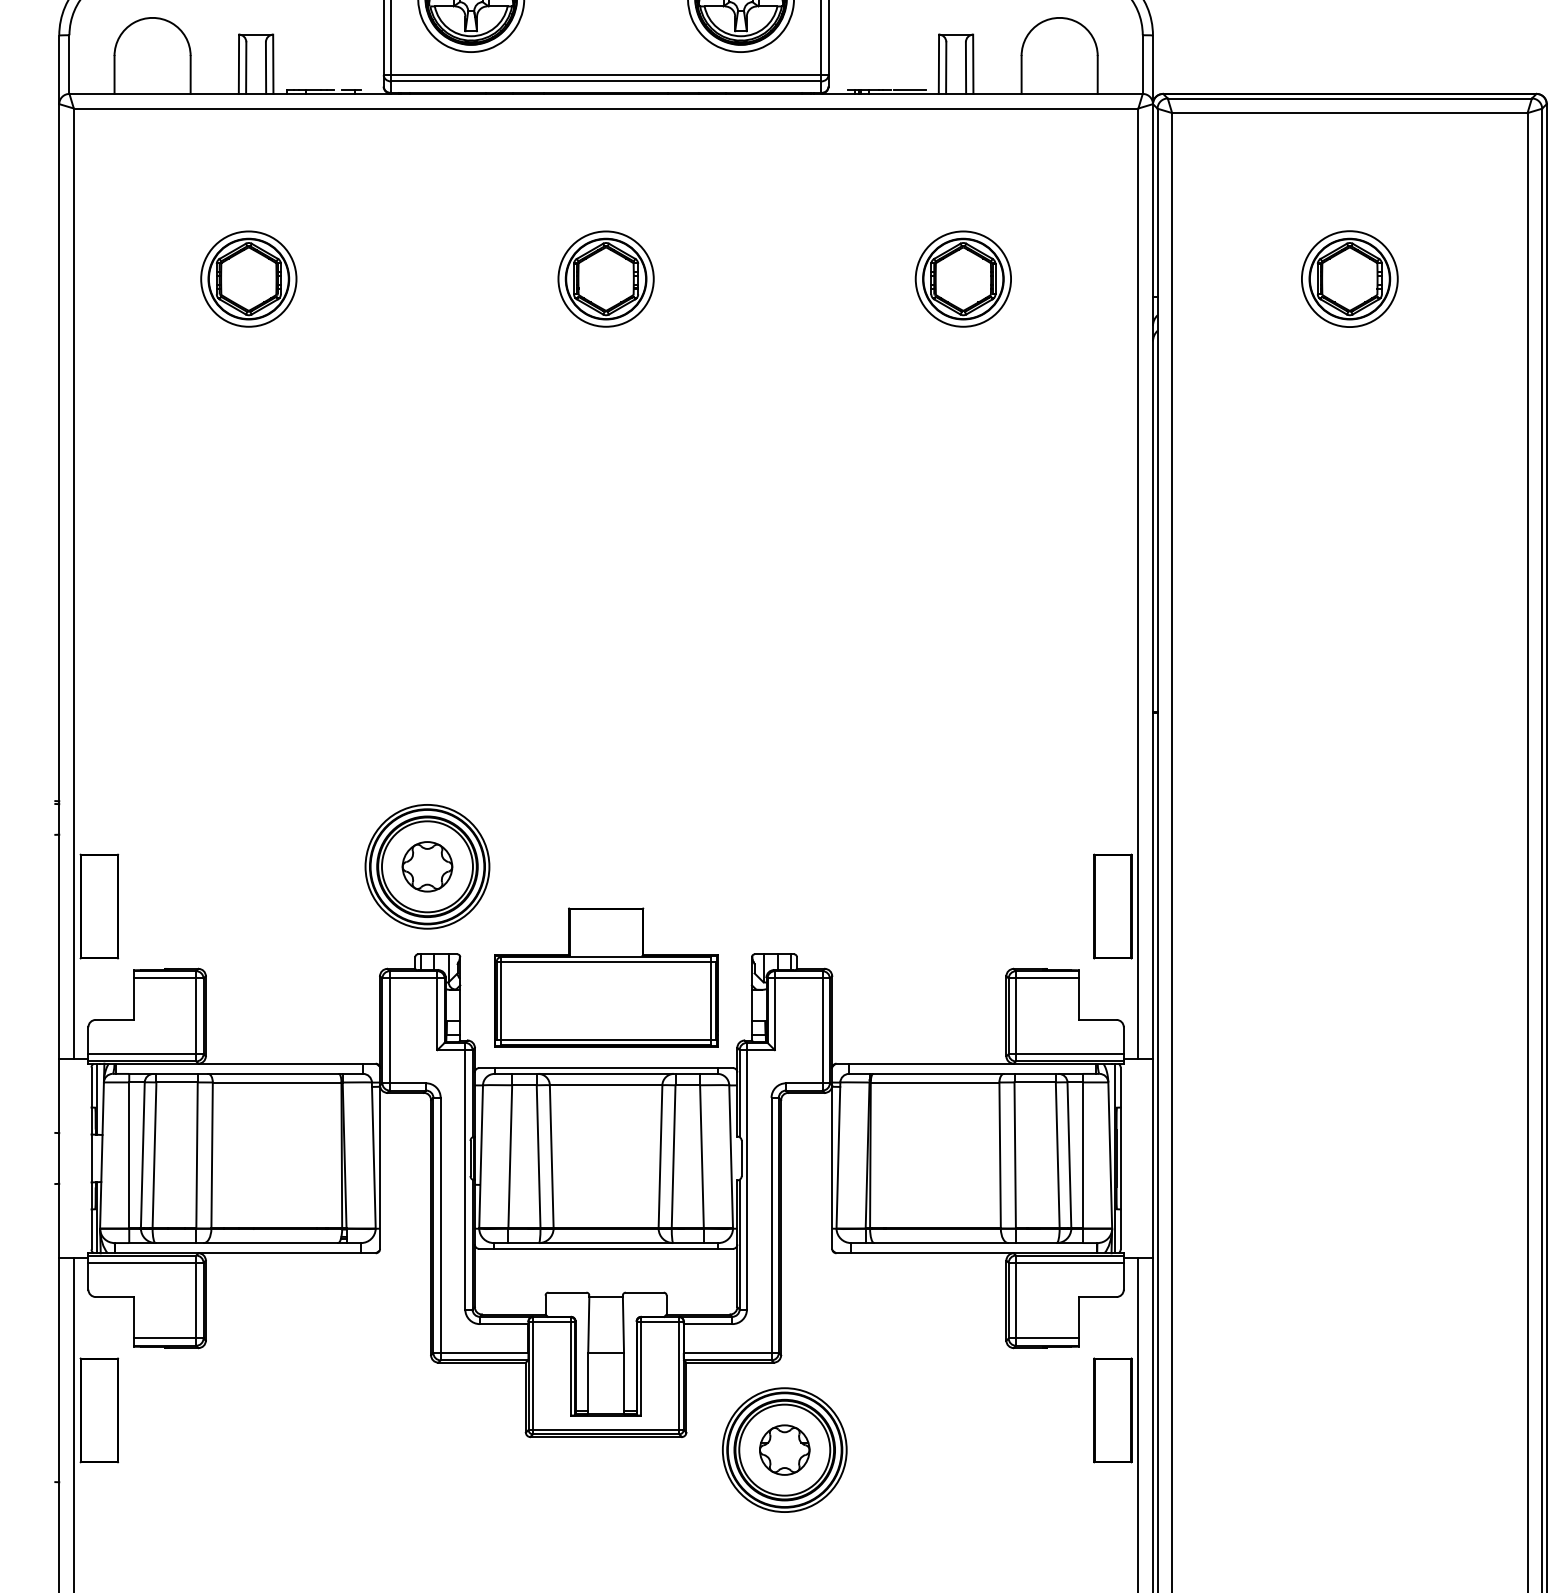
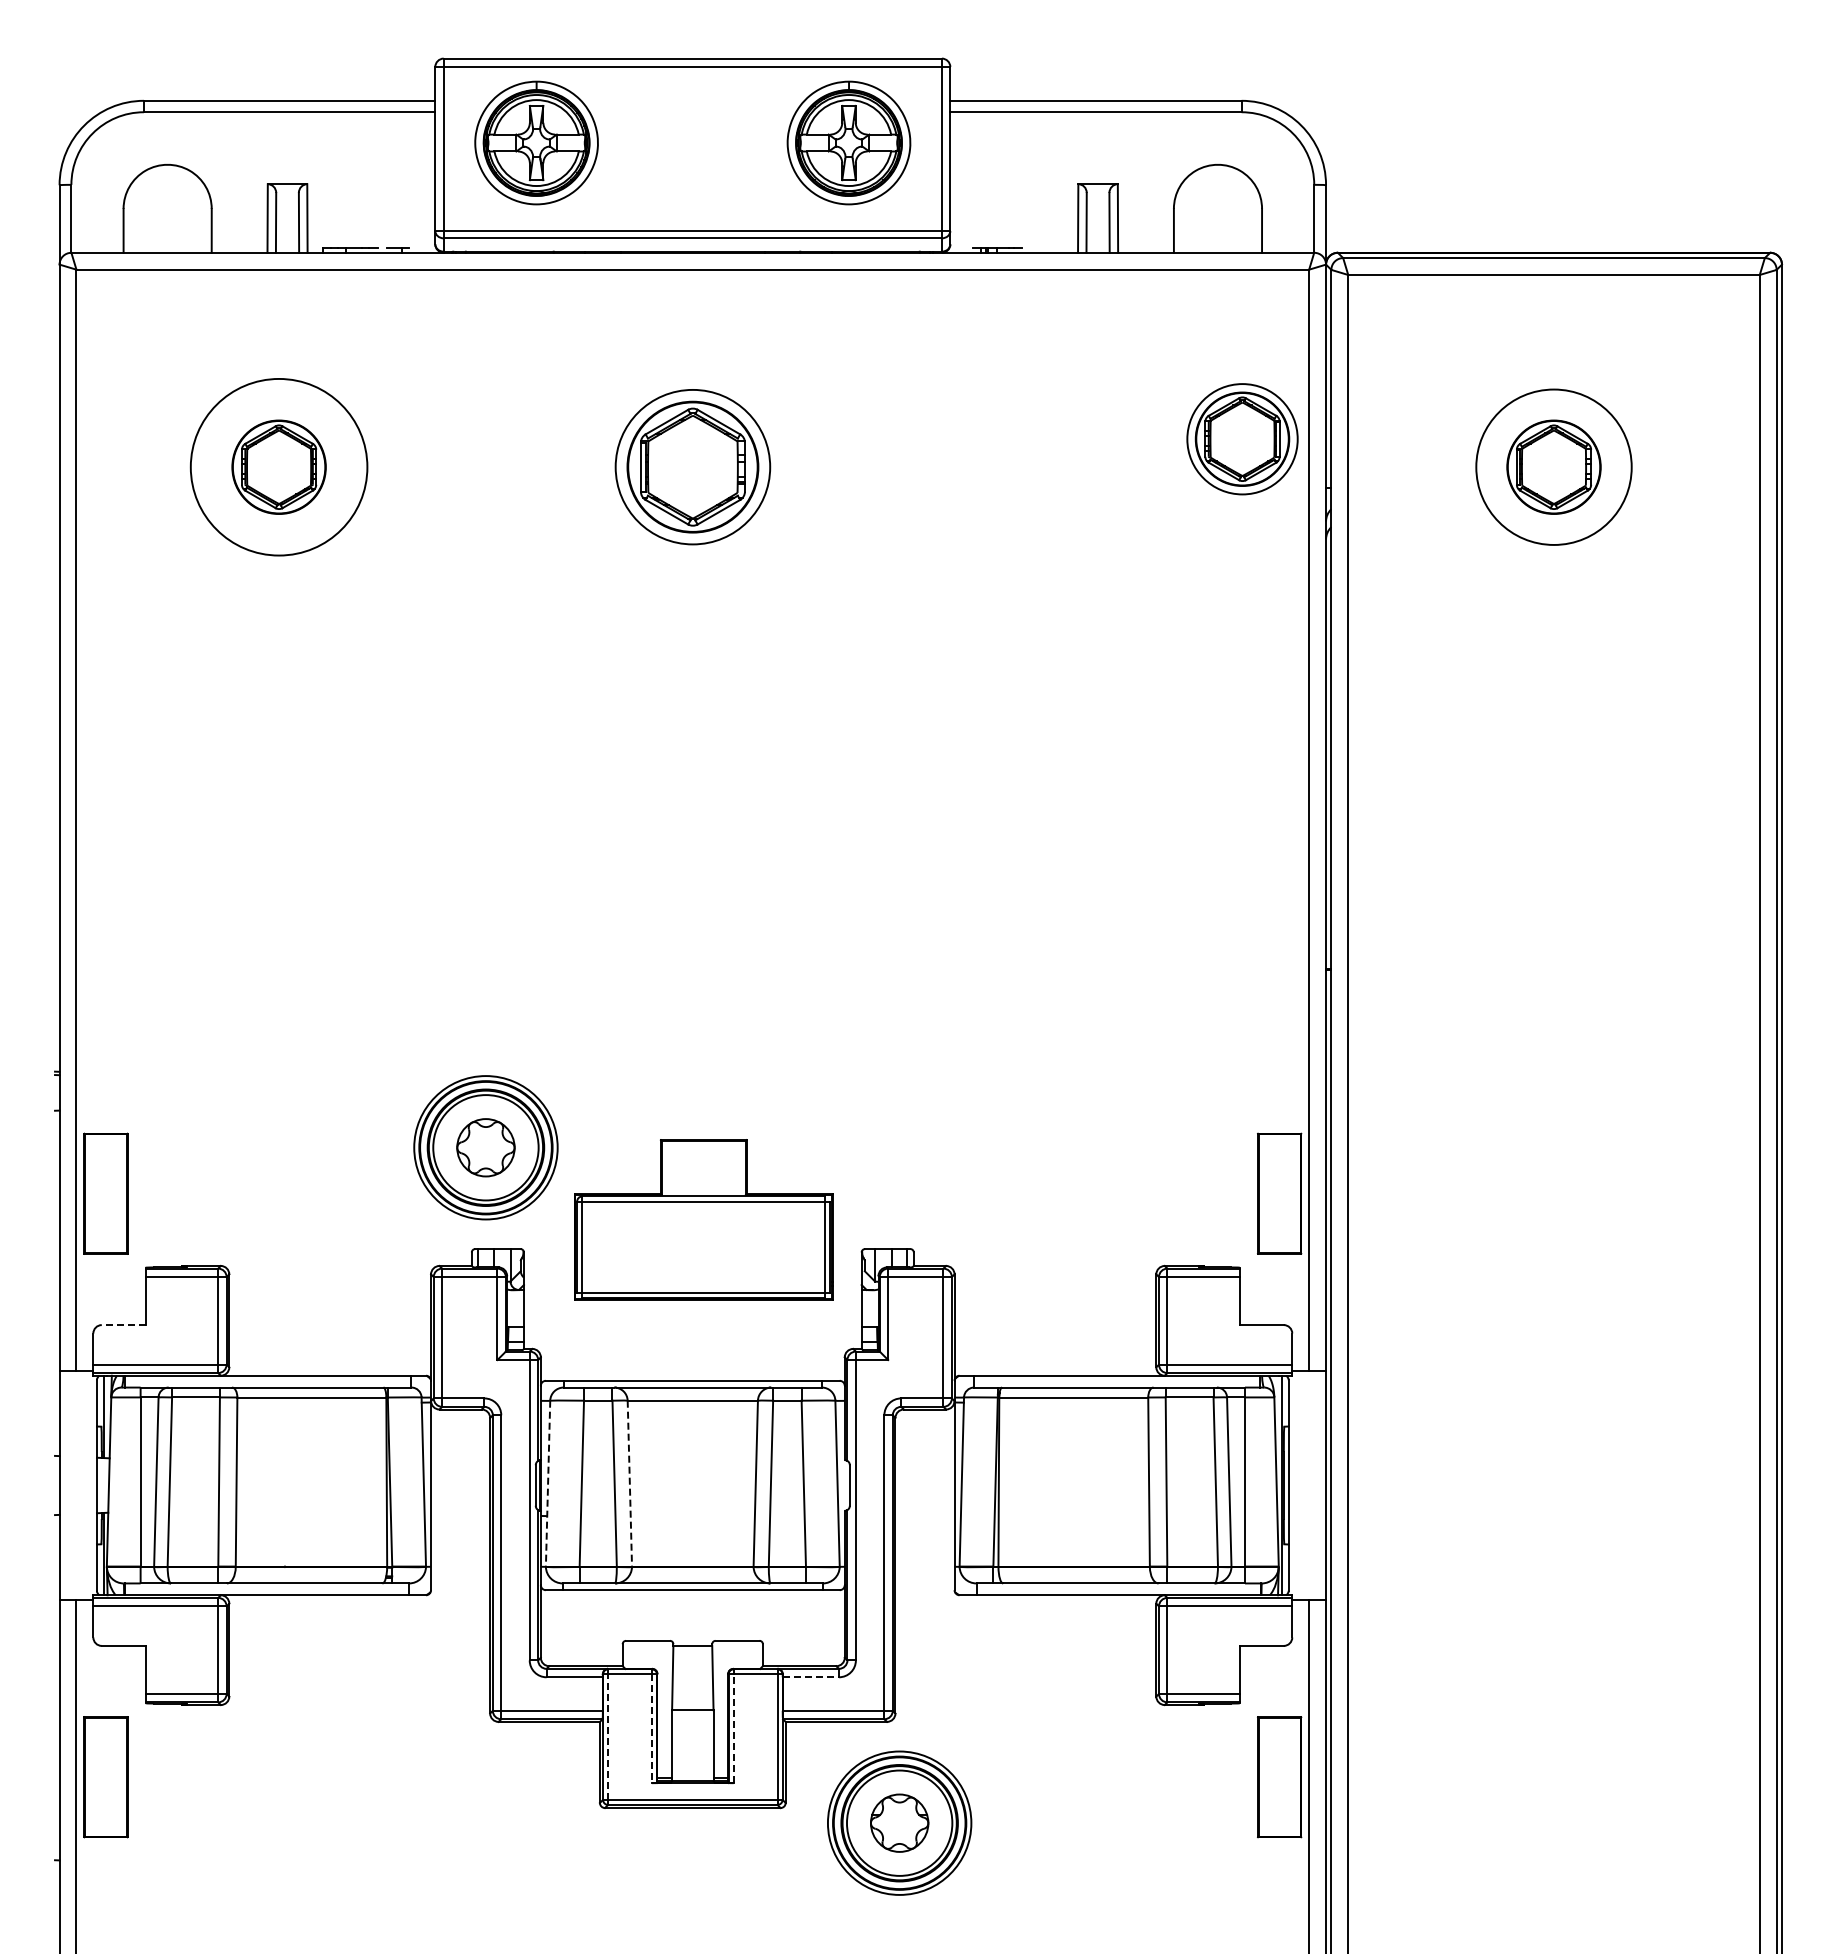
line: (909, 89) -> (1044, 247), removed
circle: (1349, 278) -> (1553, 466), size x1.4
circle: (248, 279) -> (278, 467), size x1.6
part: (605, 279) -> (692, 467), size x1.4
part: (963, 279) -> (1242, 439), moved
part: (605, 977) -> (703, 1219), moved
line: (114, 1020) -> (123, 1325), solid -> dashed
line: (481, 1156) -> (548, 1483), solid -> dashed
line: (551, 1156) -> (629, 1483), solid -> dashed
line: (708, 1324) -> (811, 1677), solid -> dashed
line: (641, 1368) -> (733, 1728), solid -> dashed
line: (570, 1369) -> (651, 1729), solid -> dashed
line: (533, 1376) -> (608, 1737), solid -> dashed

